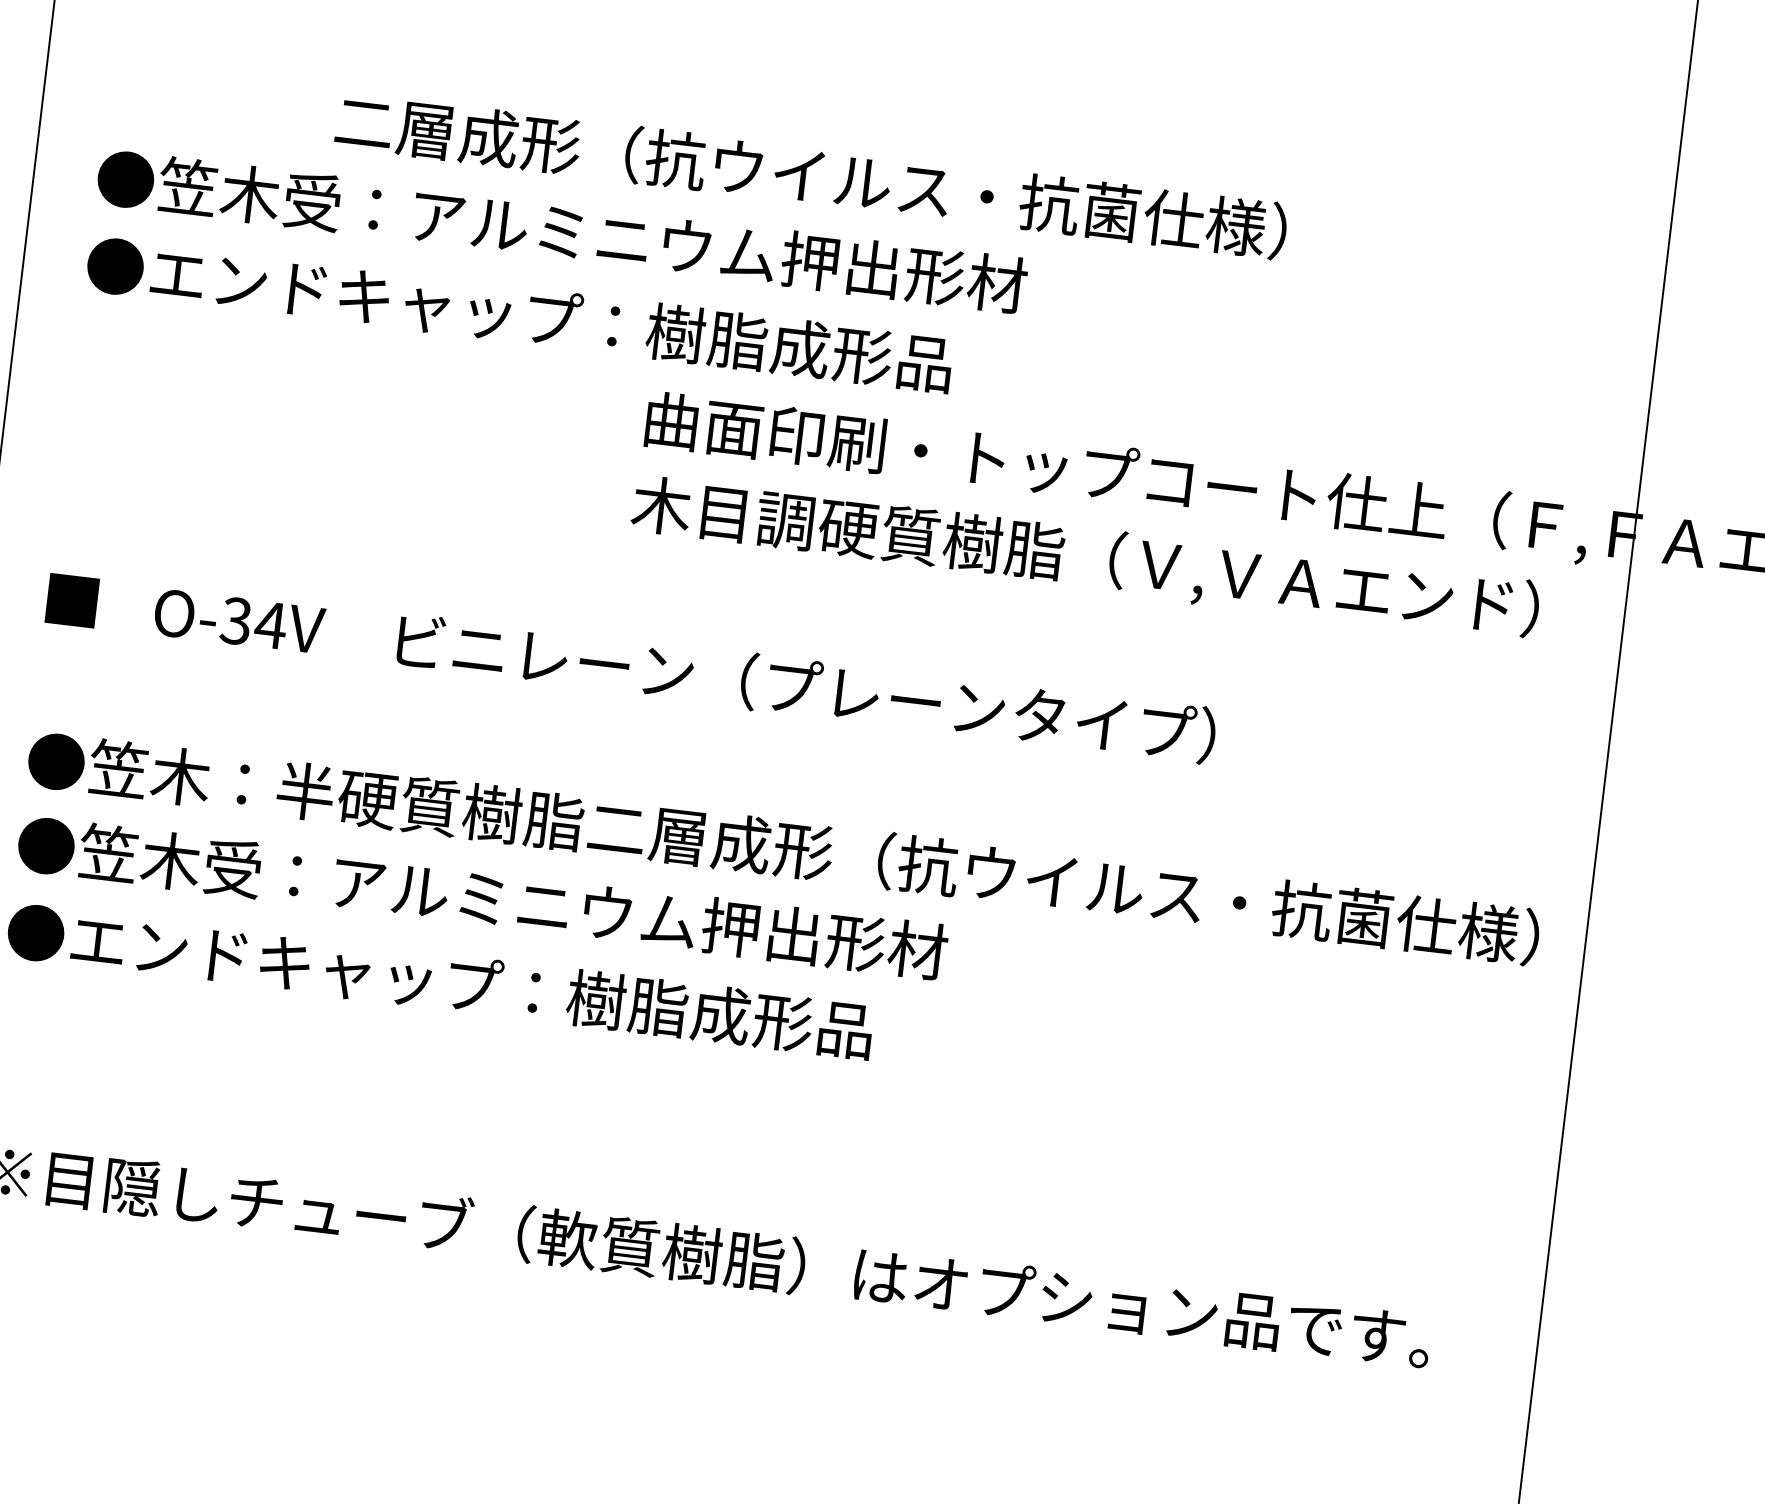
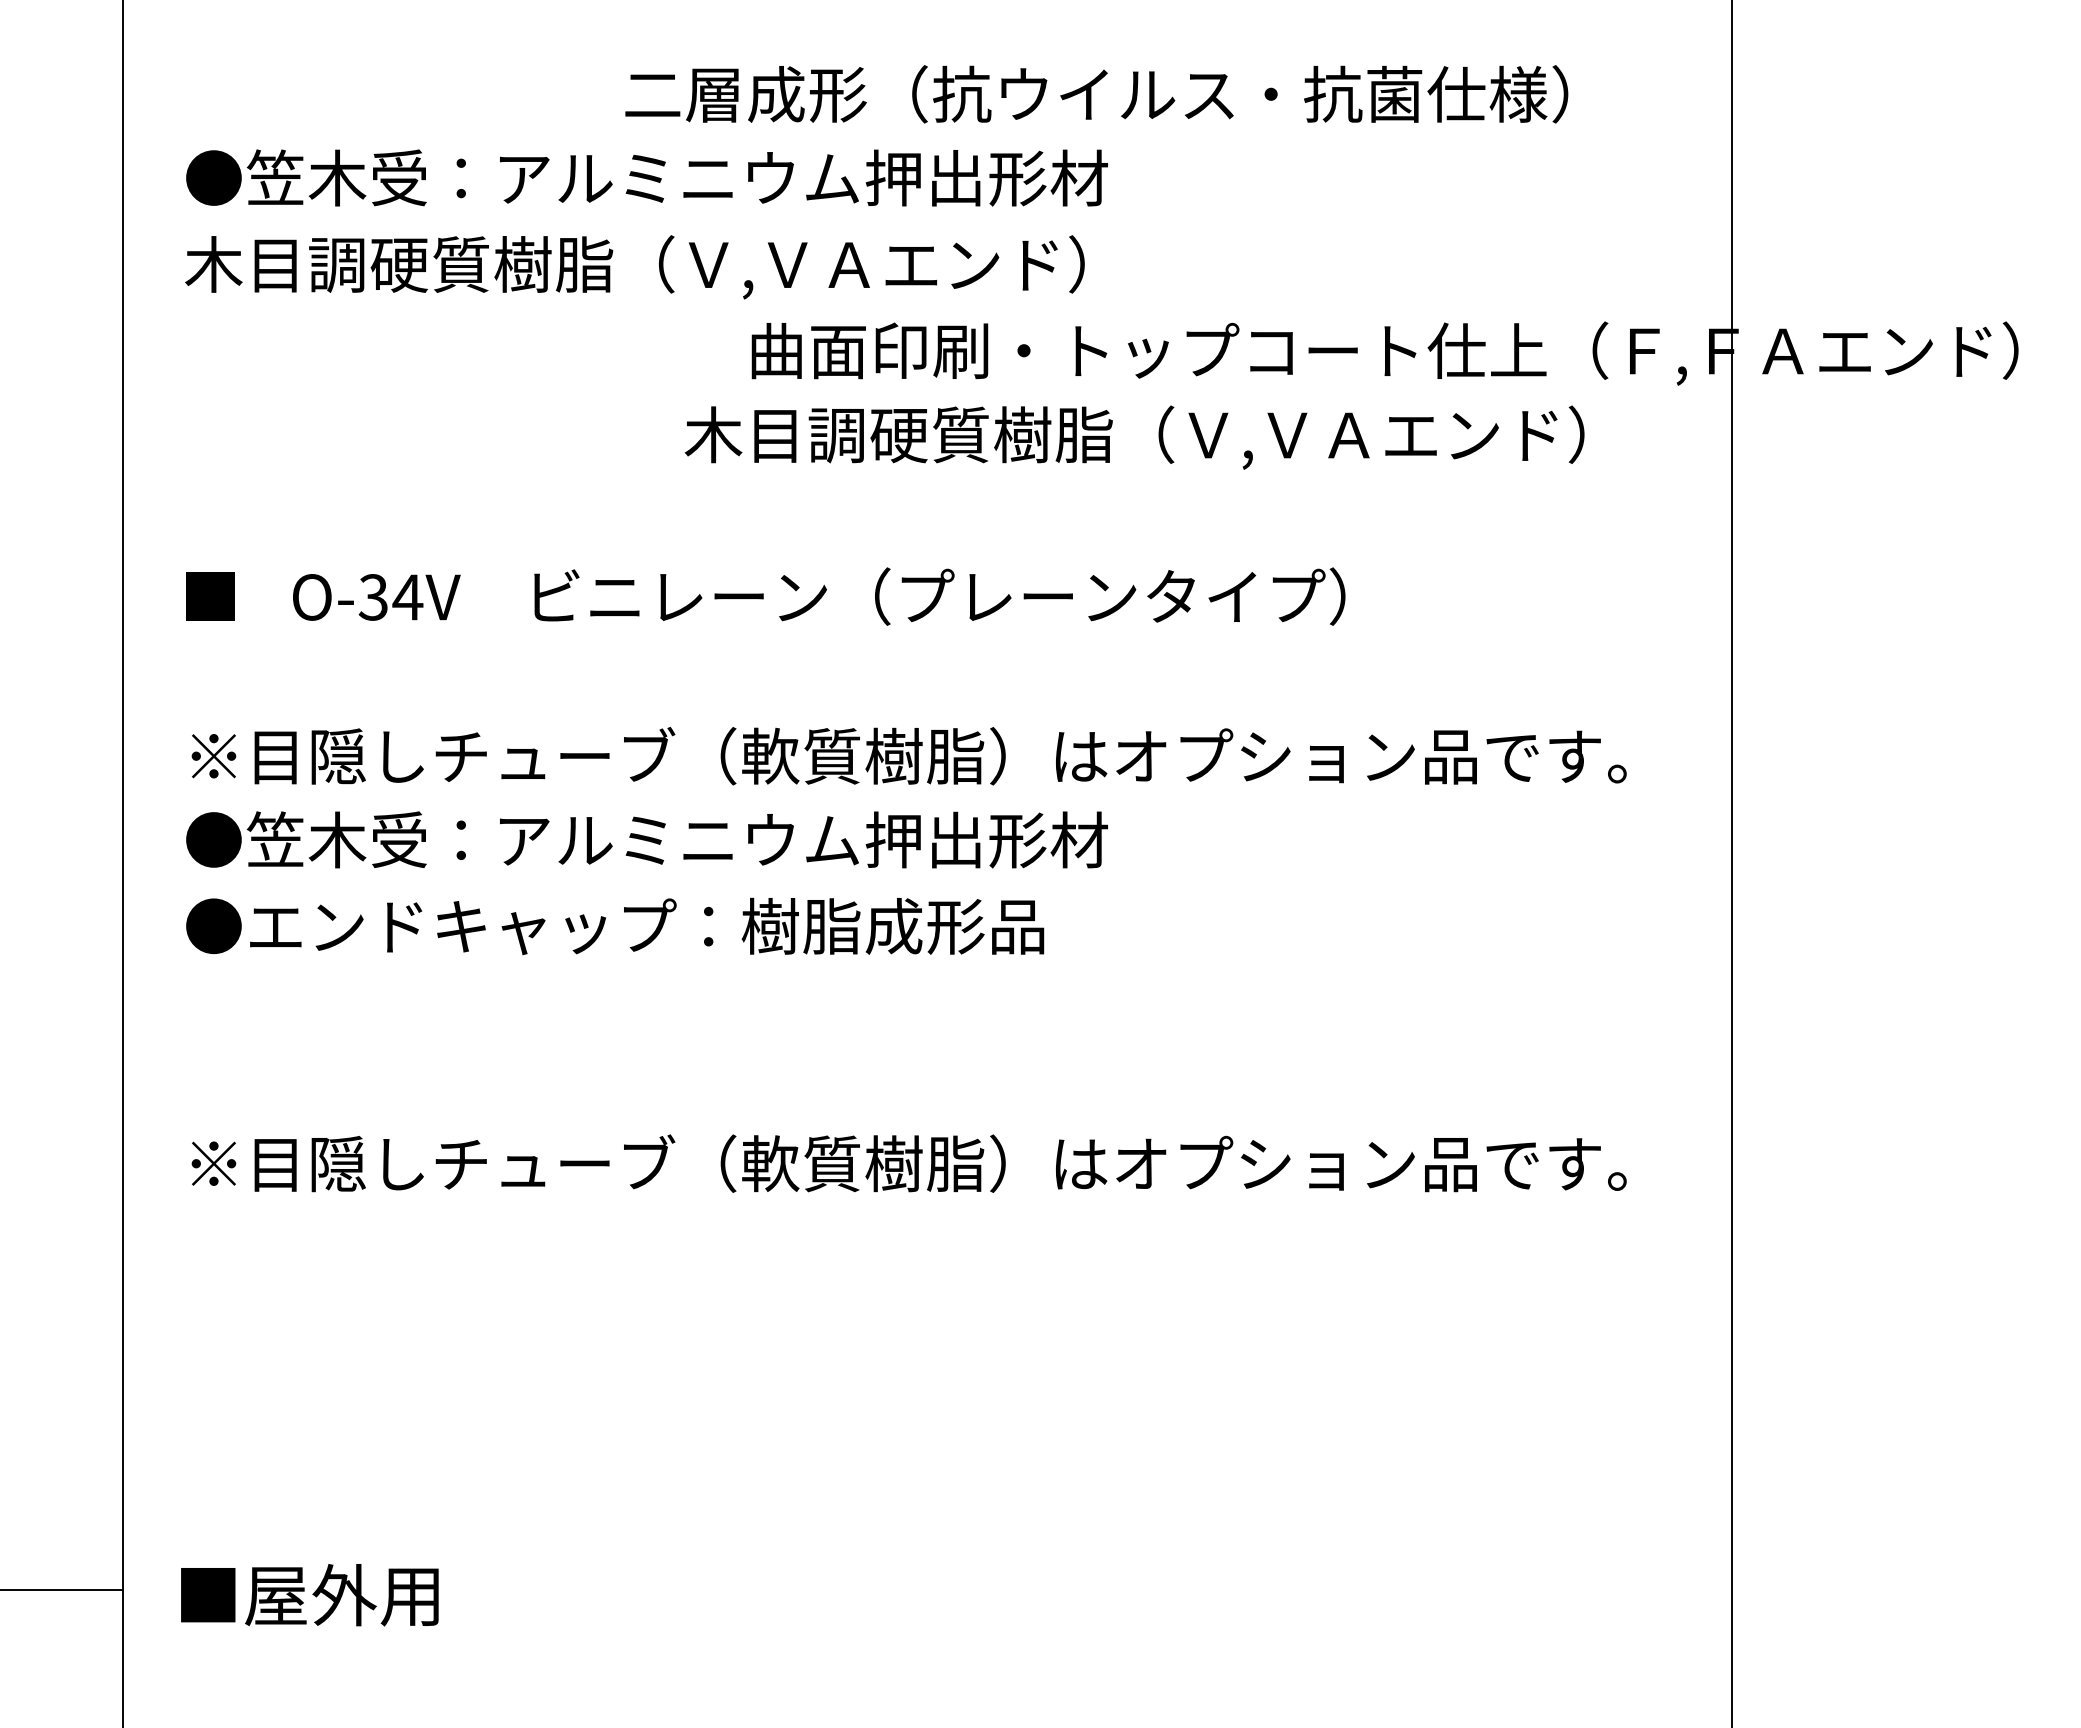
text: (811, 176) -> (1096, 94), moved
text: (538, 320) -> (634, 267), ●エンドキャップ：樹脂成形品 -> 木目調硬質樹脂（Ｖ,ＶＡエンド）
text: (1085, 559) -> (1134, 437), moved
text: (783, 847) -> (935, 755), ●笠木：半硬質樹脂二層成形（抗ウイルス・抗菌仕様） -> ※目隠しチューブ（軟質樹脂）はオプション品です。

